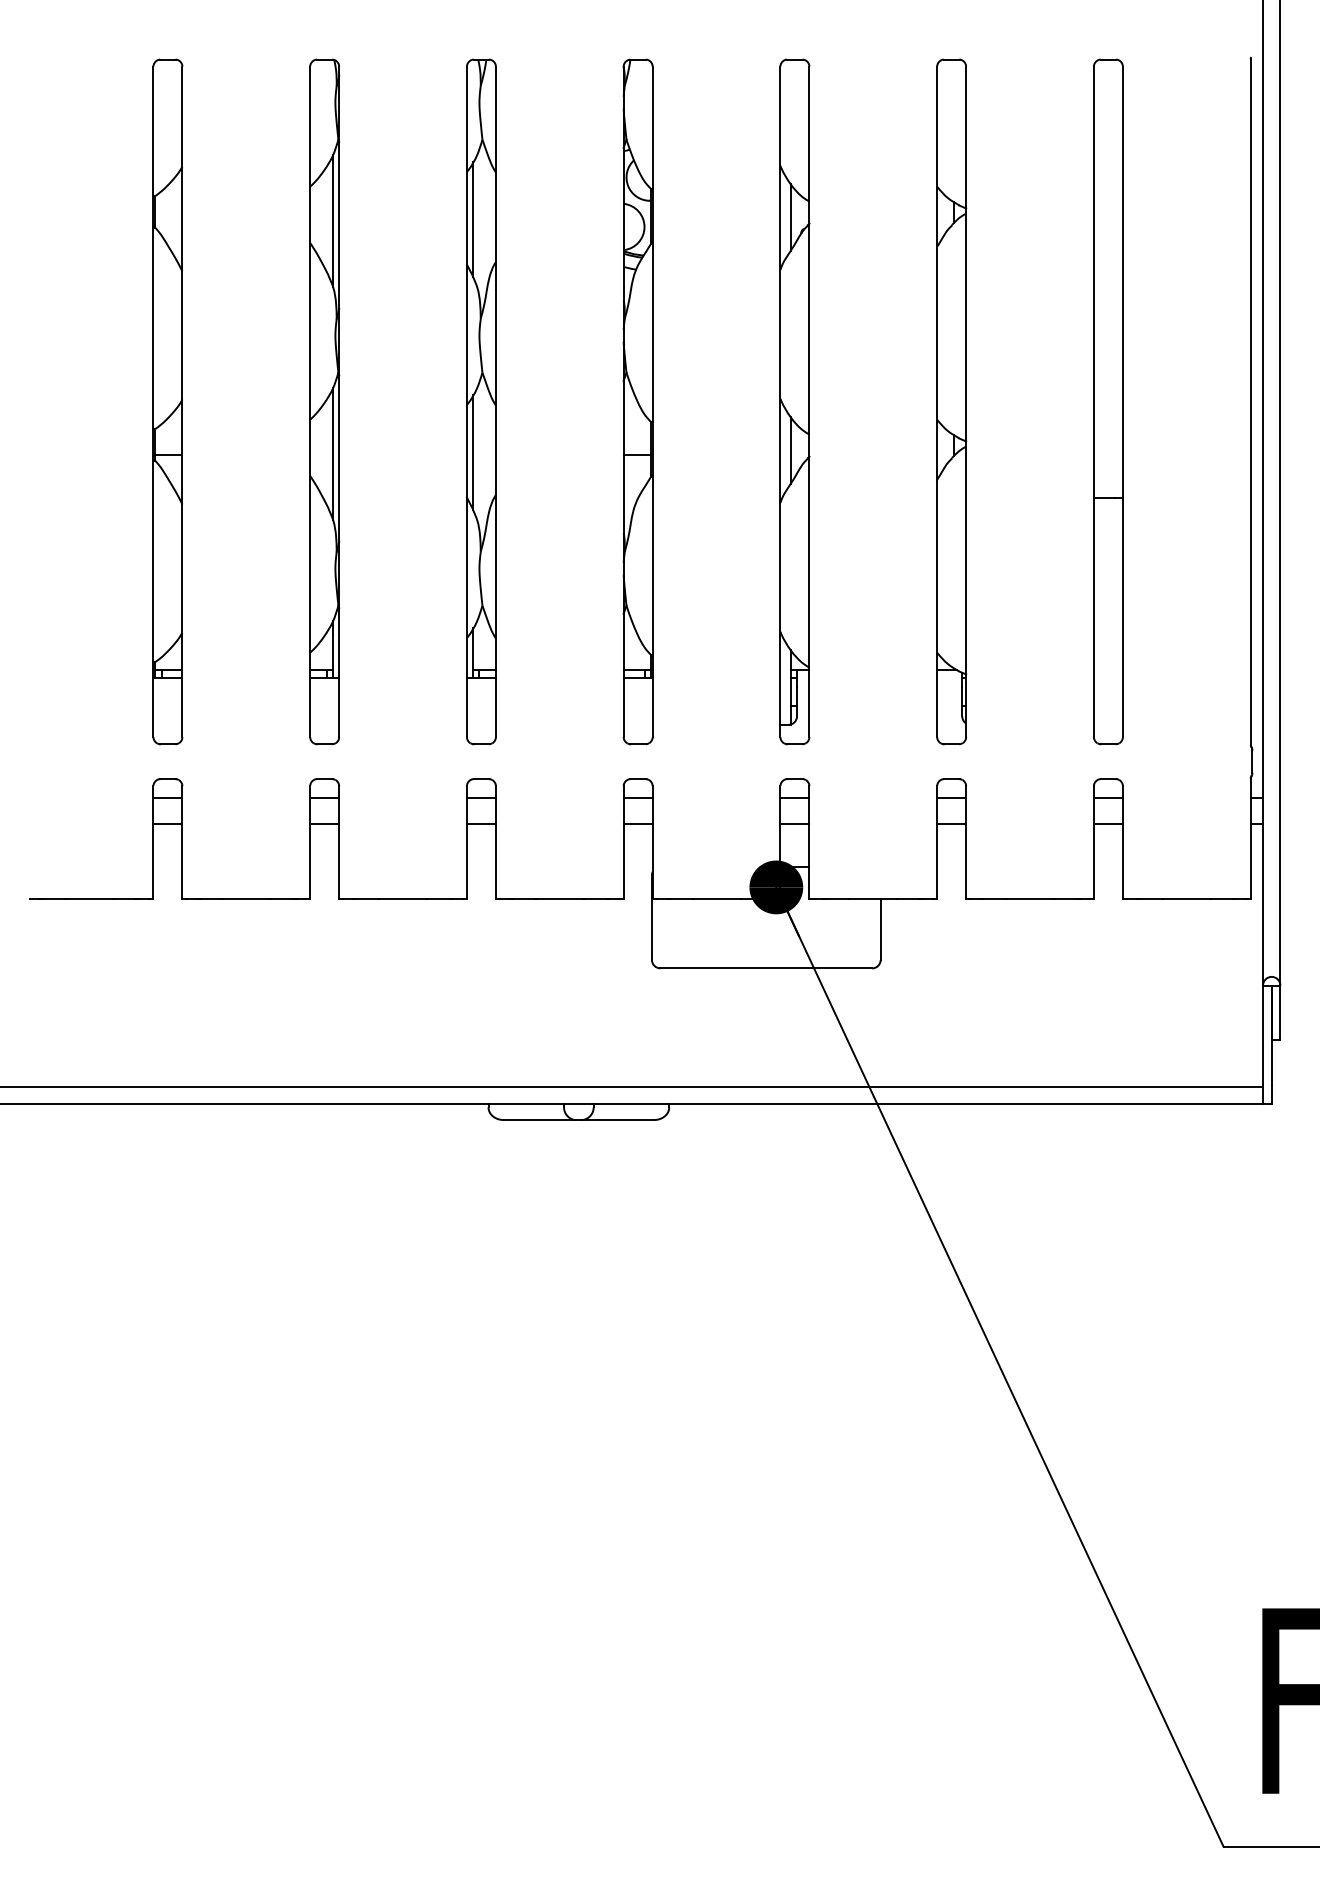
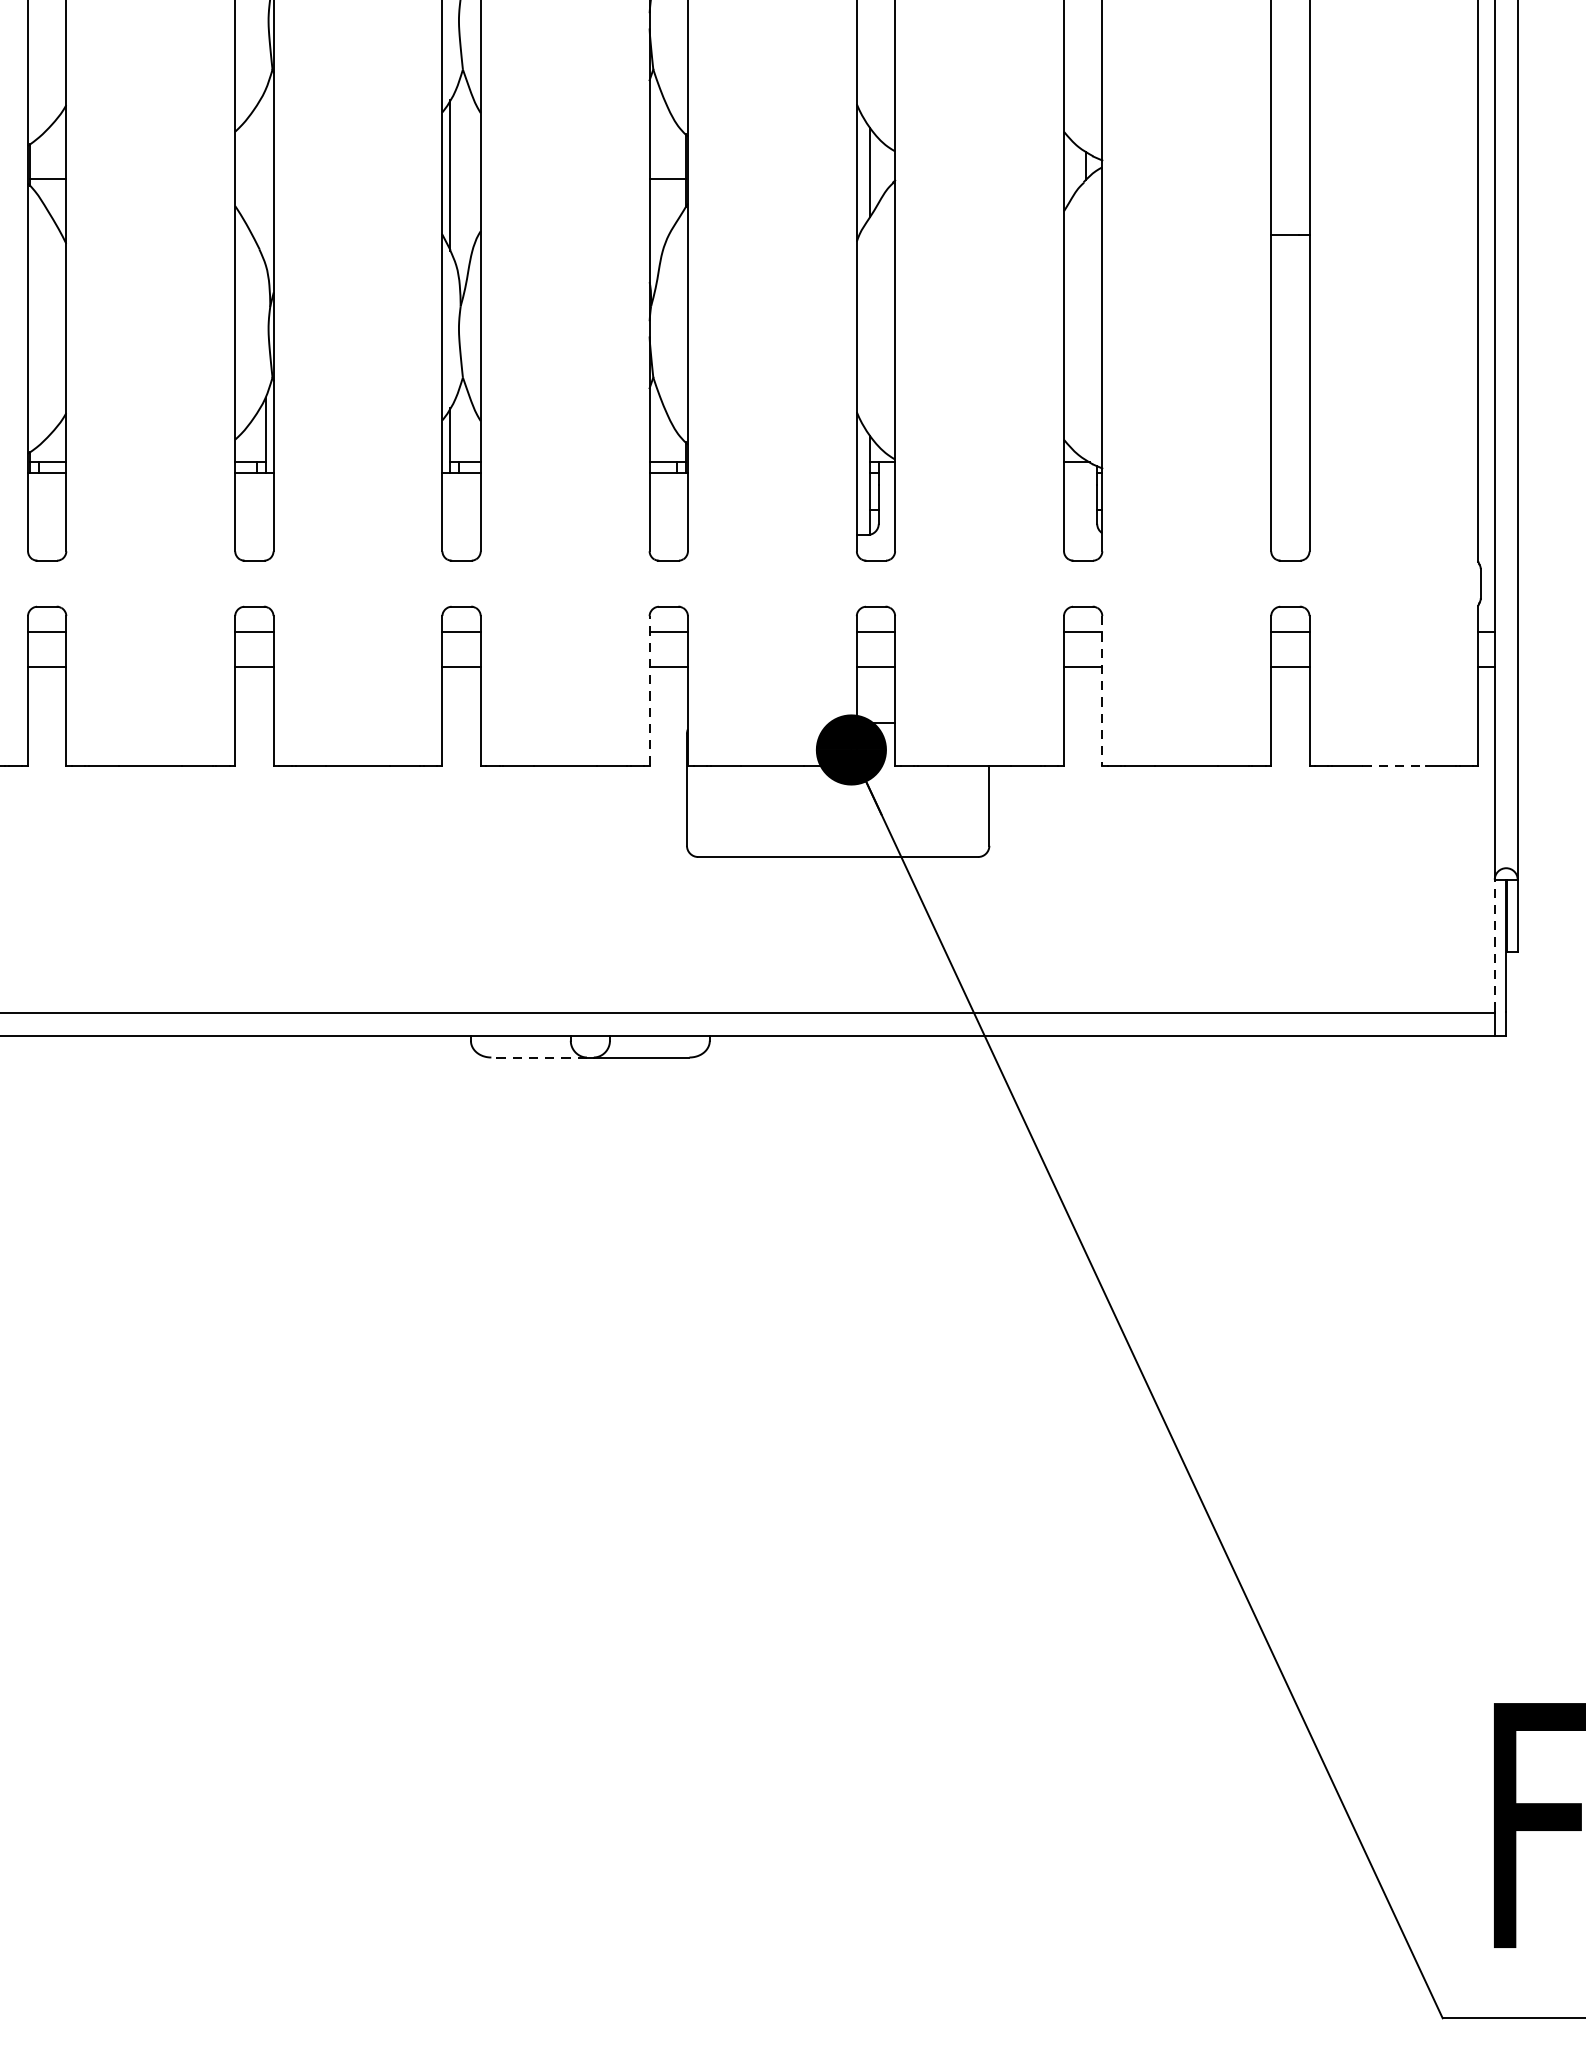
line: (333, 453) -> (266, 176), removed
line: (623, 842) -> (649, 690), solid -> dashed
line: (966, 842) -> (1102, 690), solid -> dashed
line: (1186, 899) -> (1393, 765), solid -> dashed
line: (1263, 1035) -> (1495, 945), solid -> dashed
line: (539, 1120) -> (538, 1058), solid -> dashed

